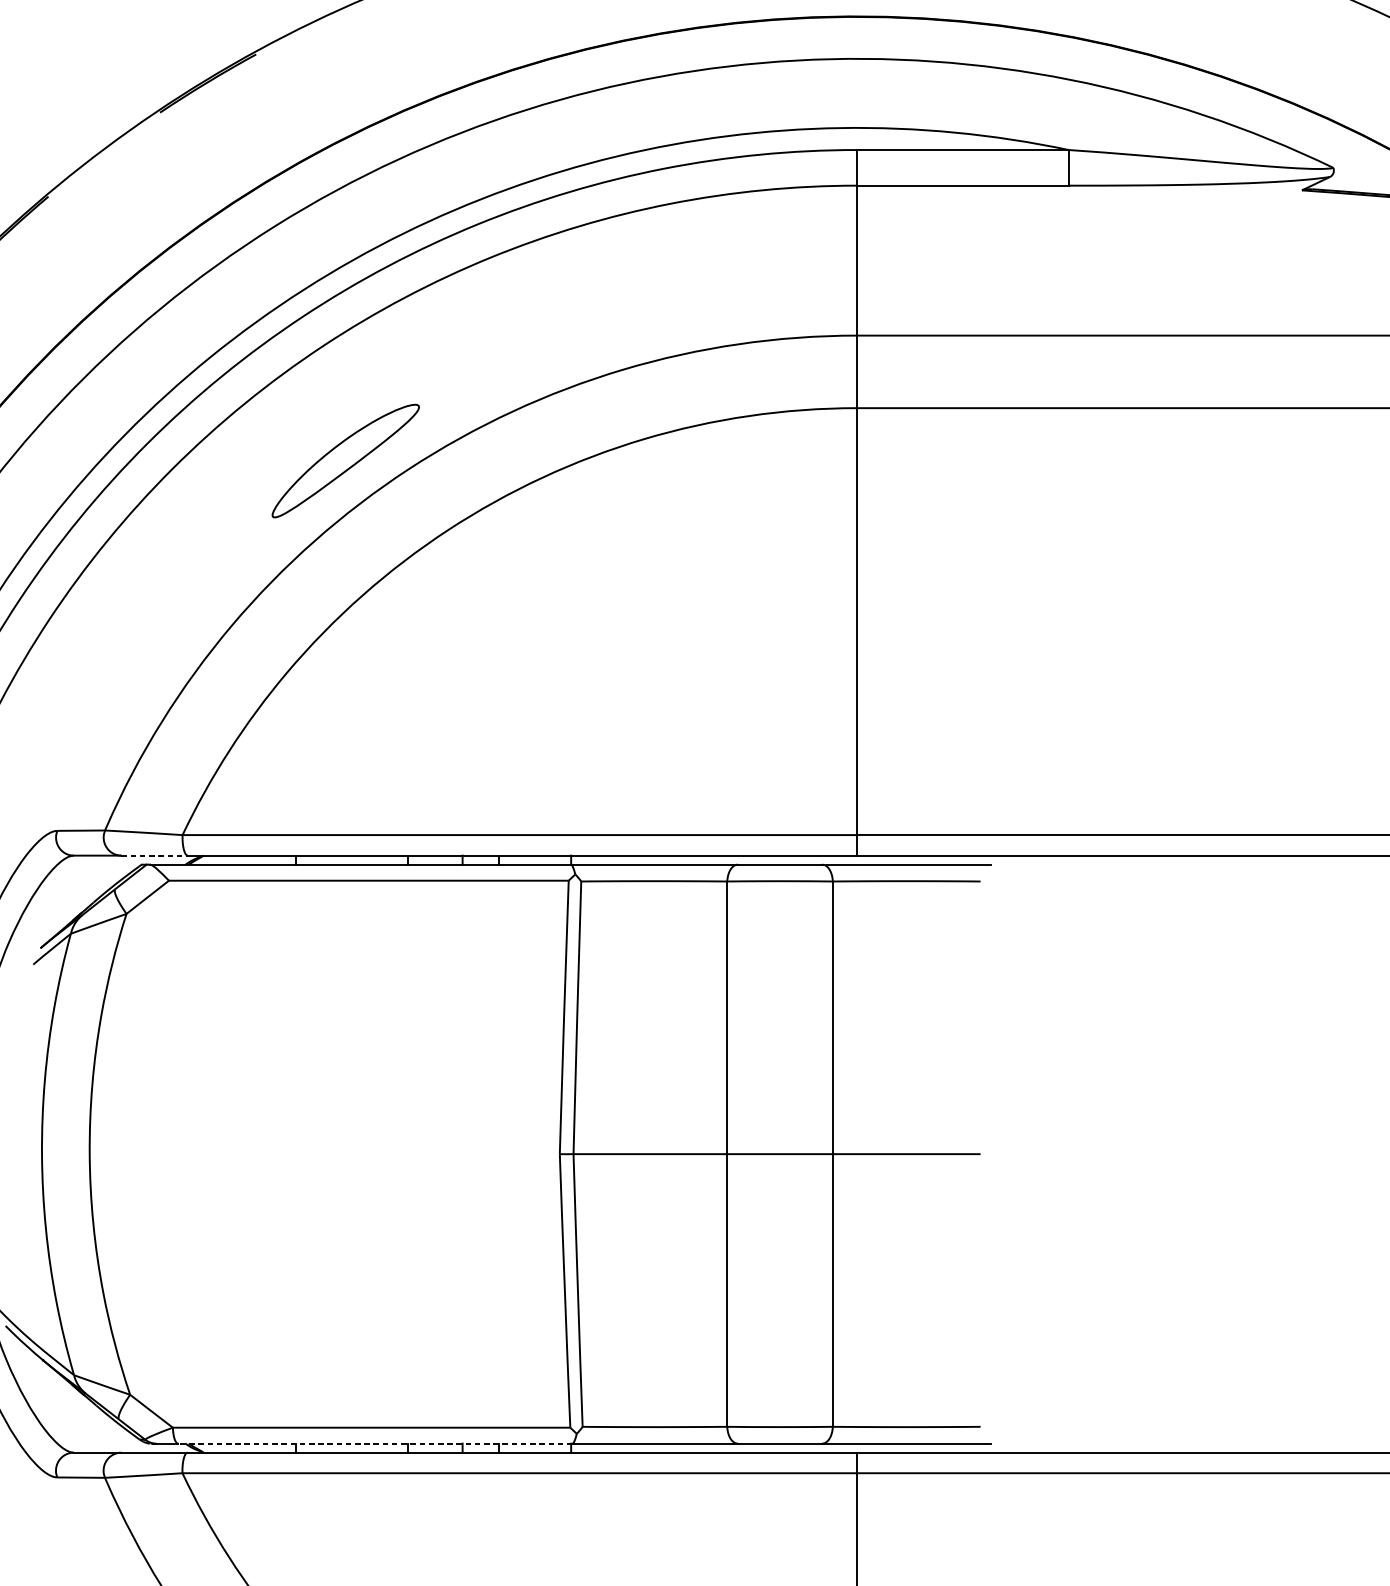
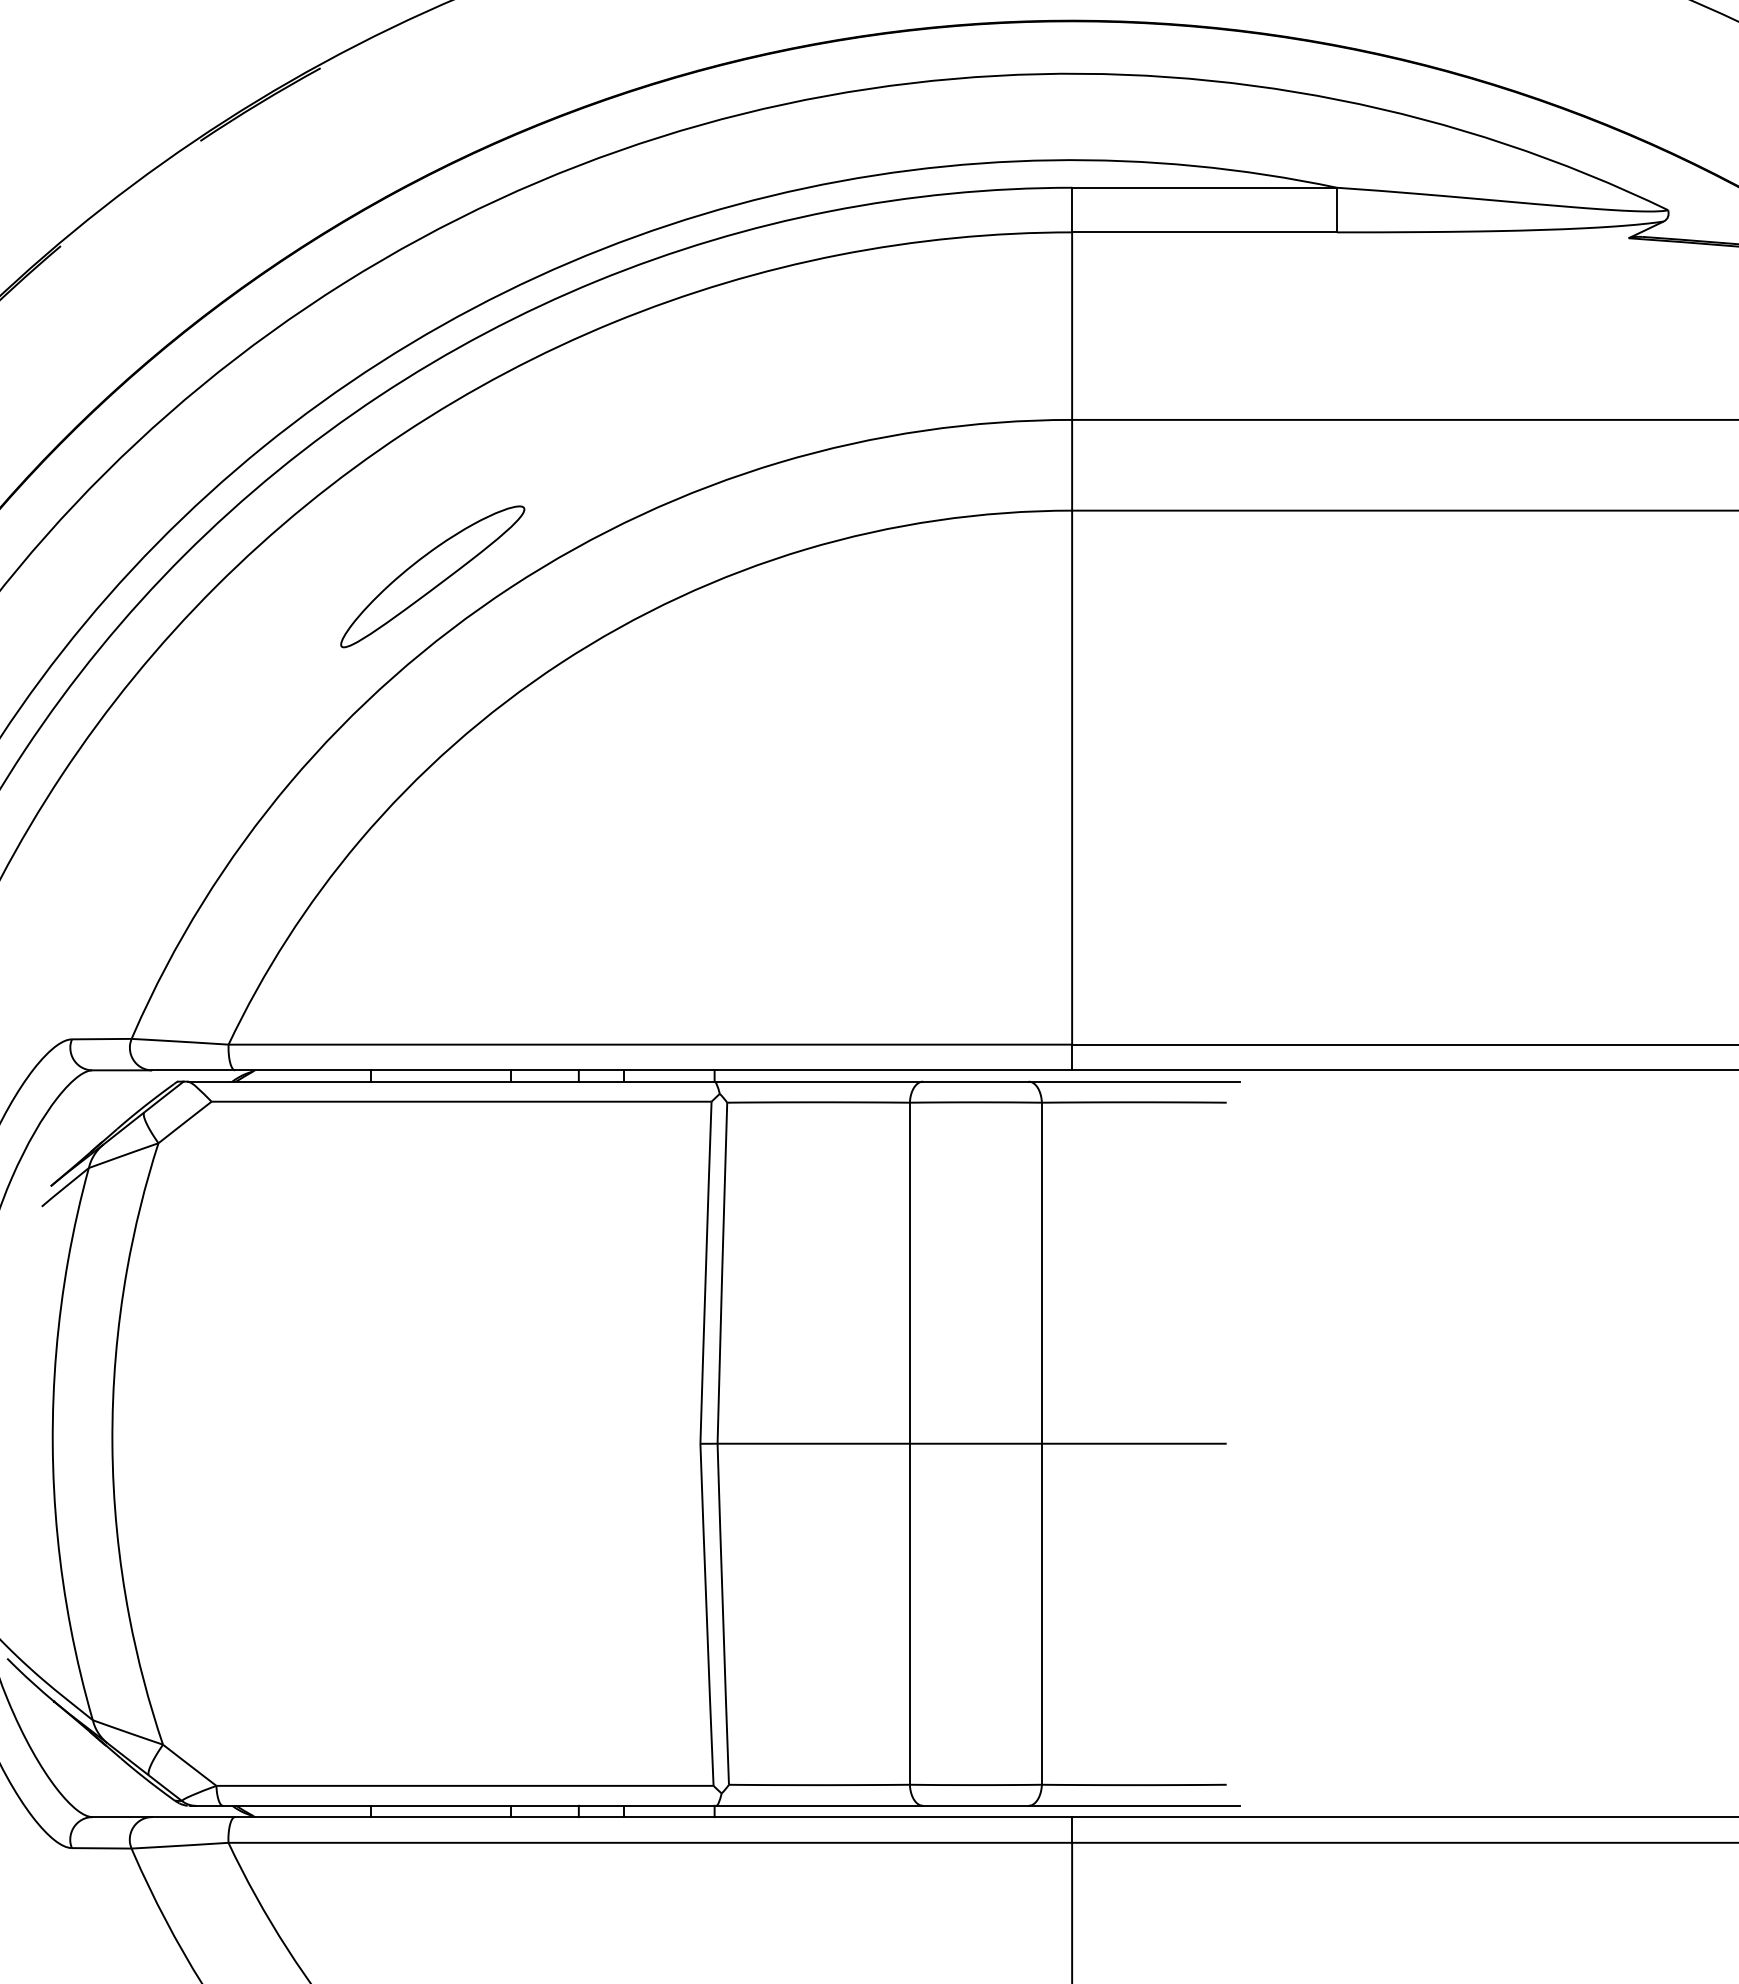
line: (155, 855) -> (194, 1070), dashed -> solid
line: (375, 1443) -> (469, 1805), dashed -> solid

